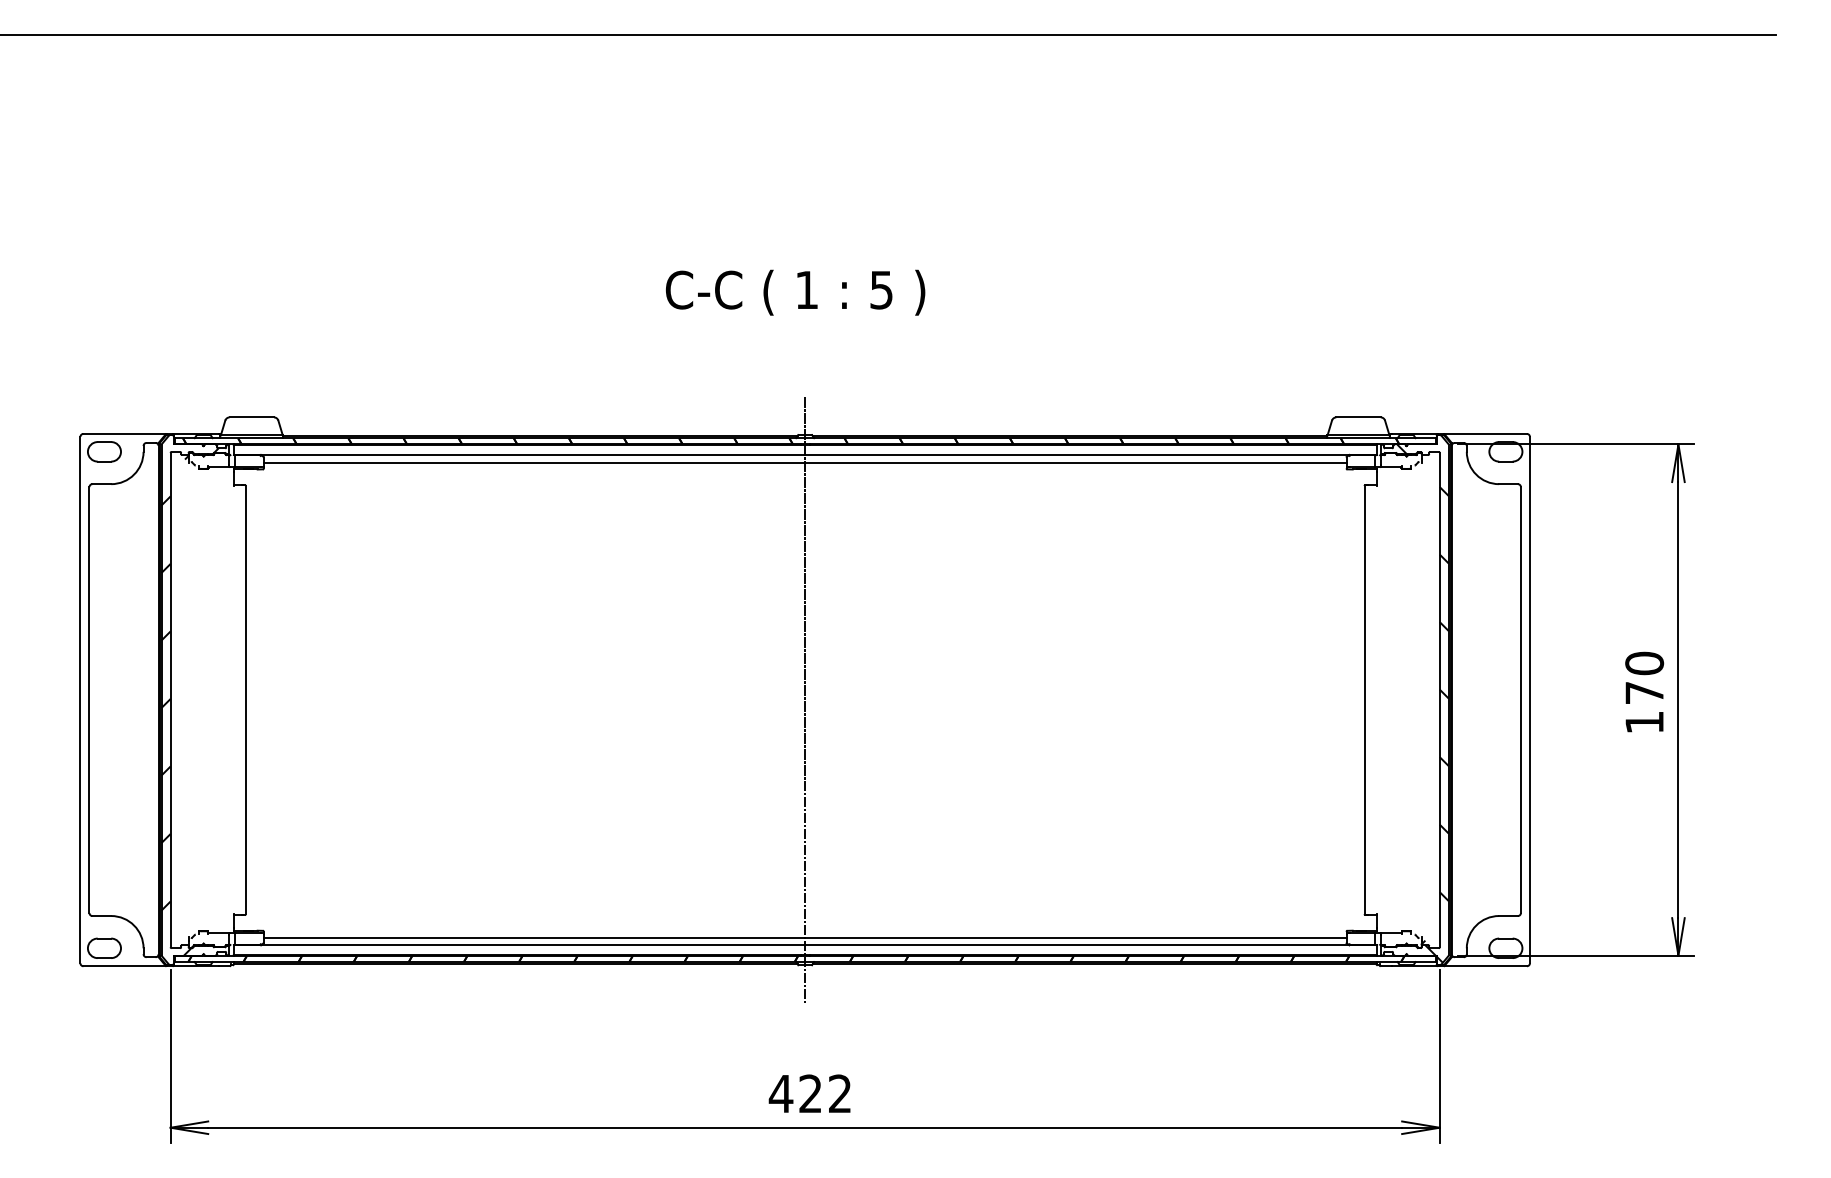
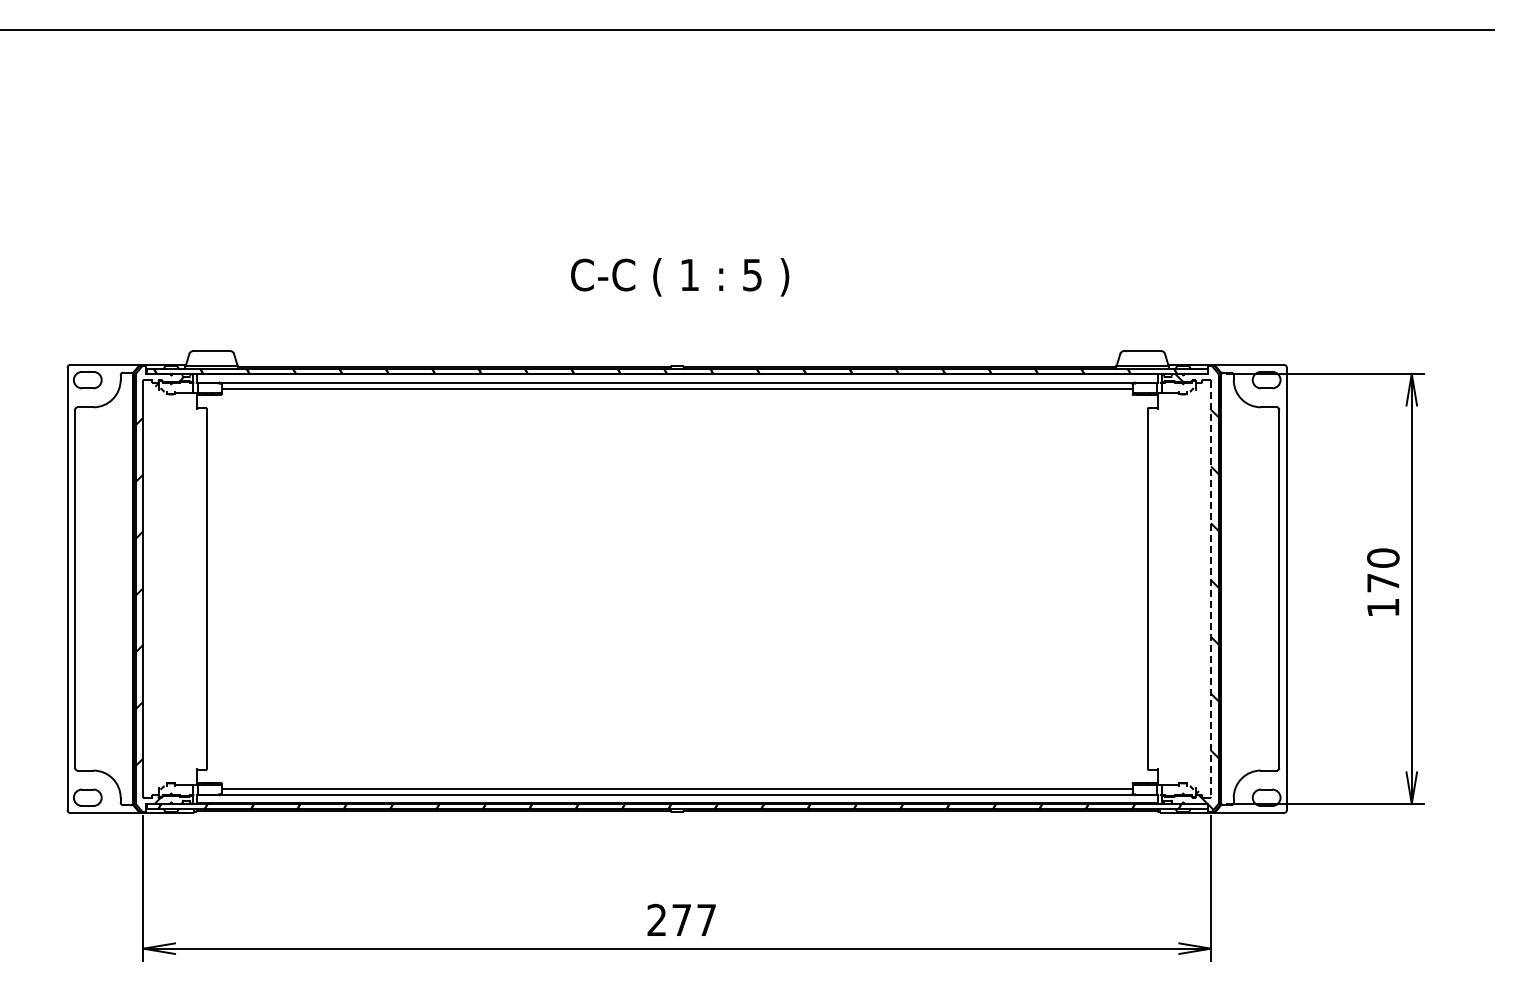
text: (796, 292) -> (680, 277), moved
line: (805, 699) -> (677, 588), removed
line: (1439, 699) -> (1210, 588), solid -> dashed
text: (809, 1093) -> (680, 919), 422 -> 277

